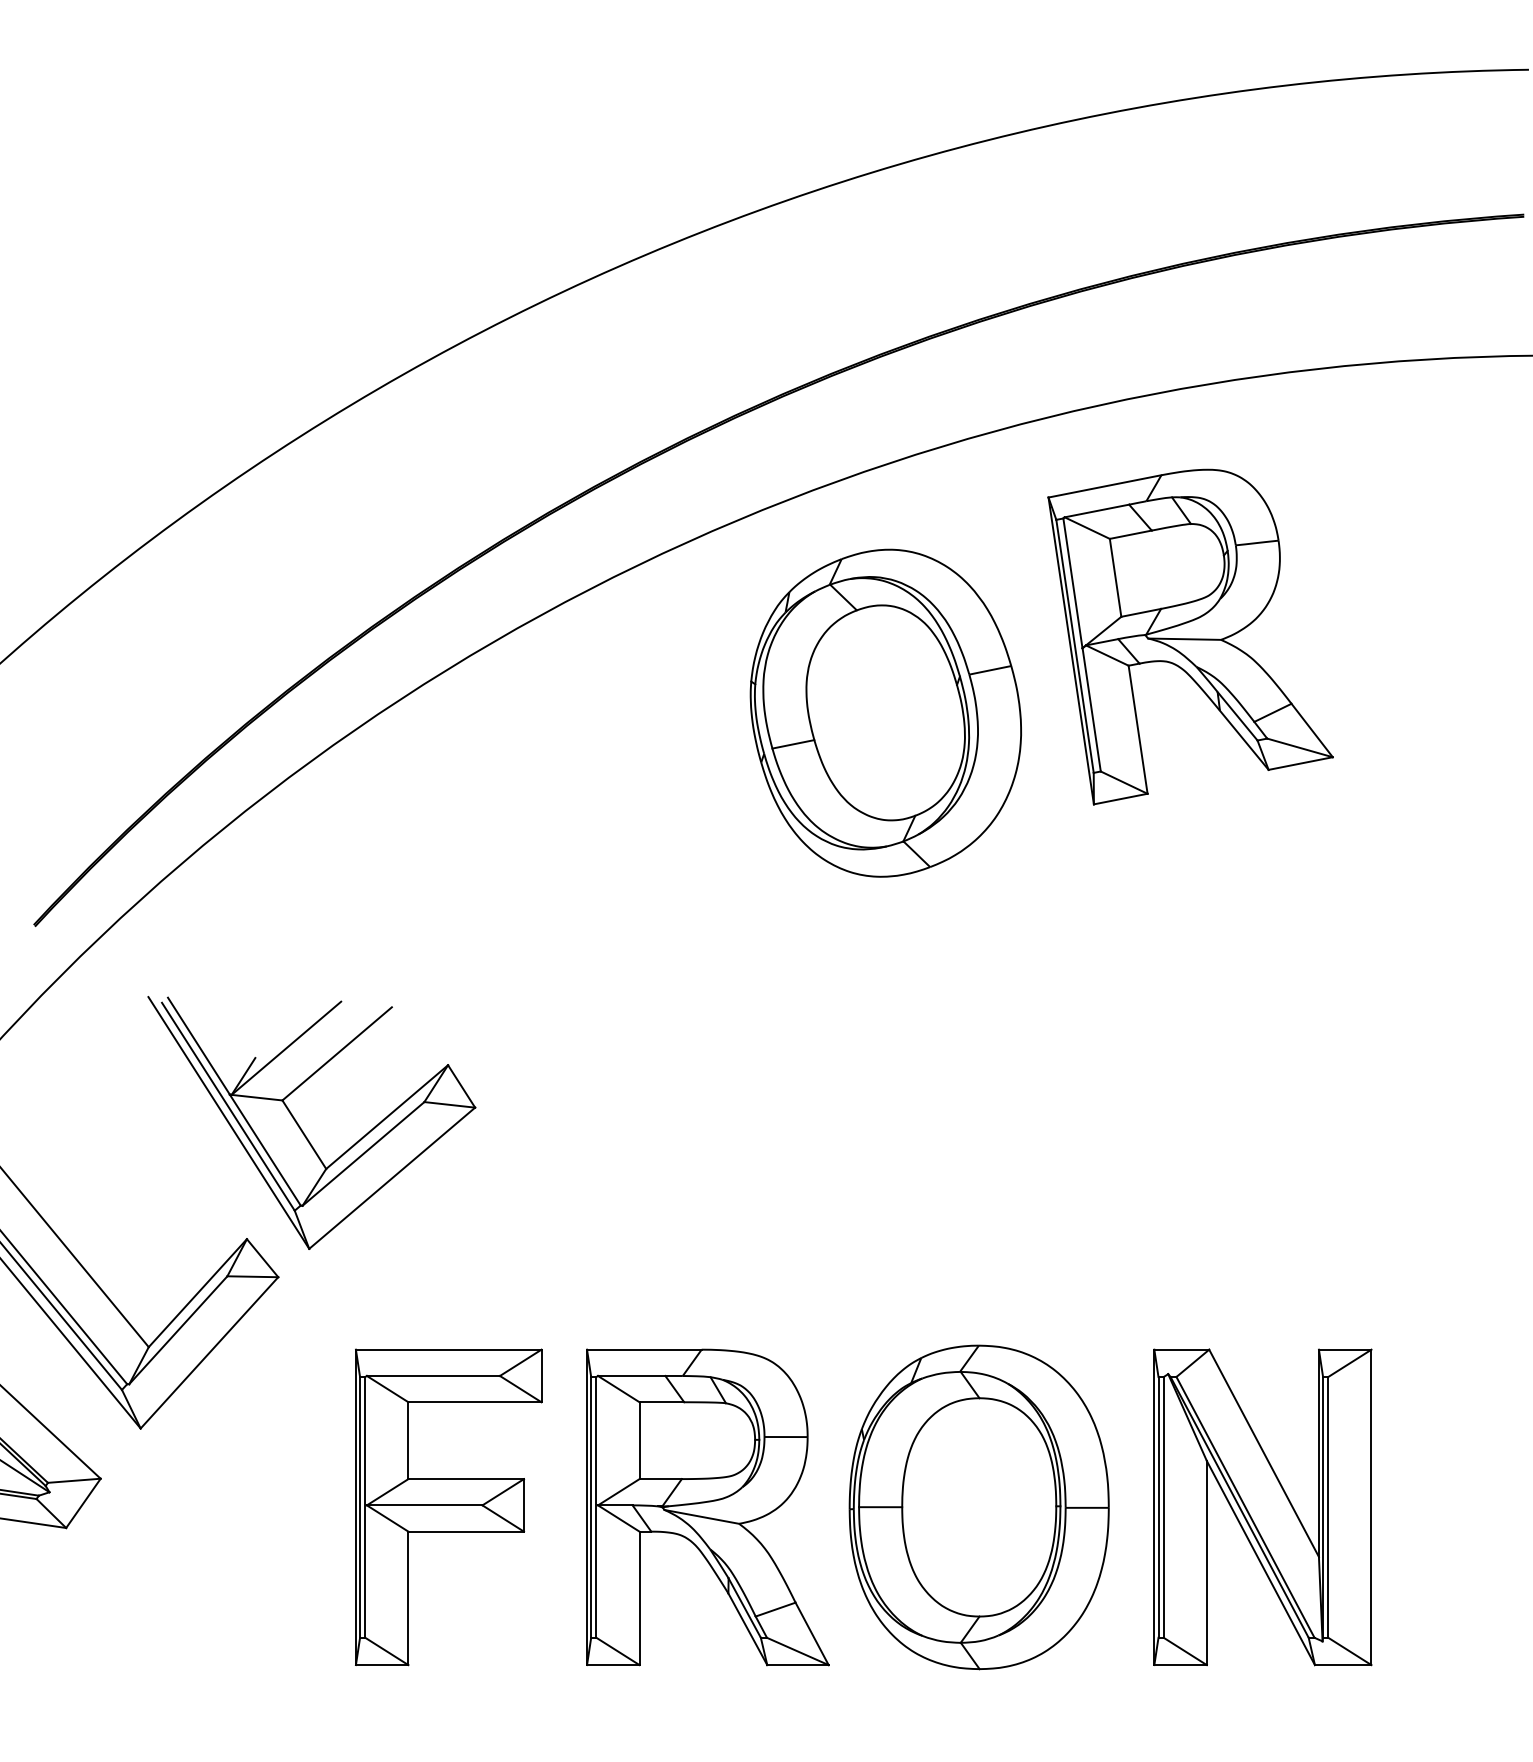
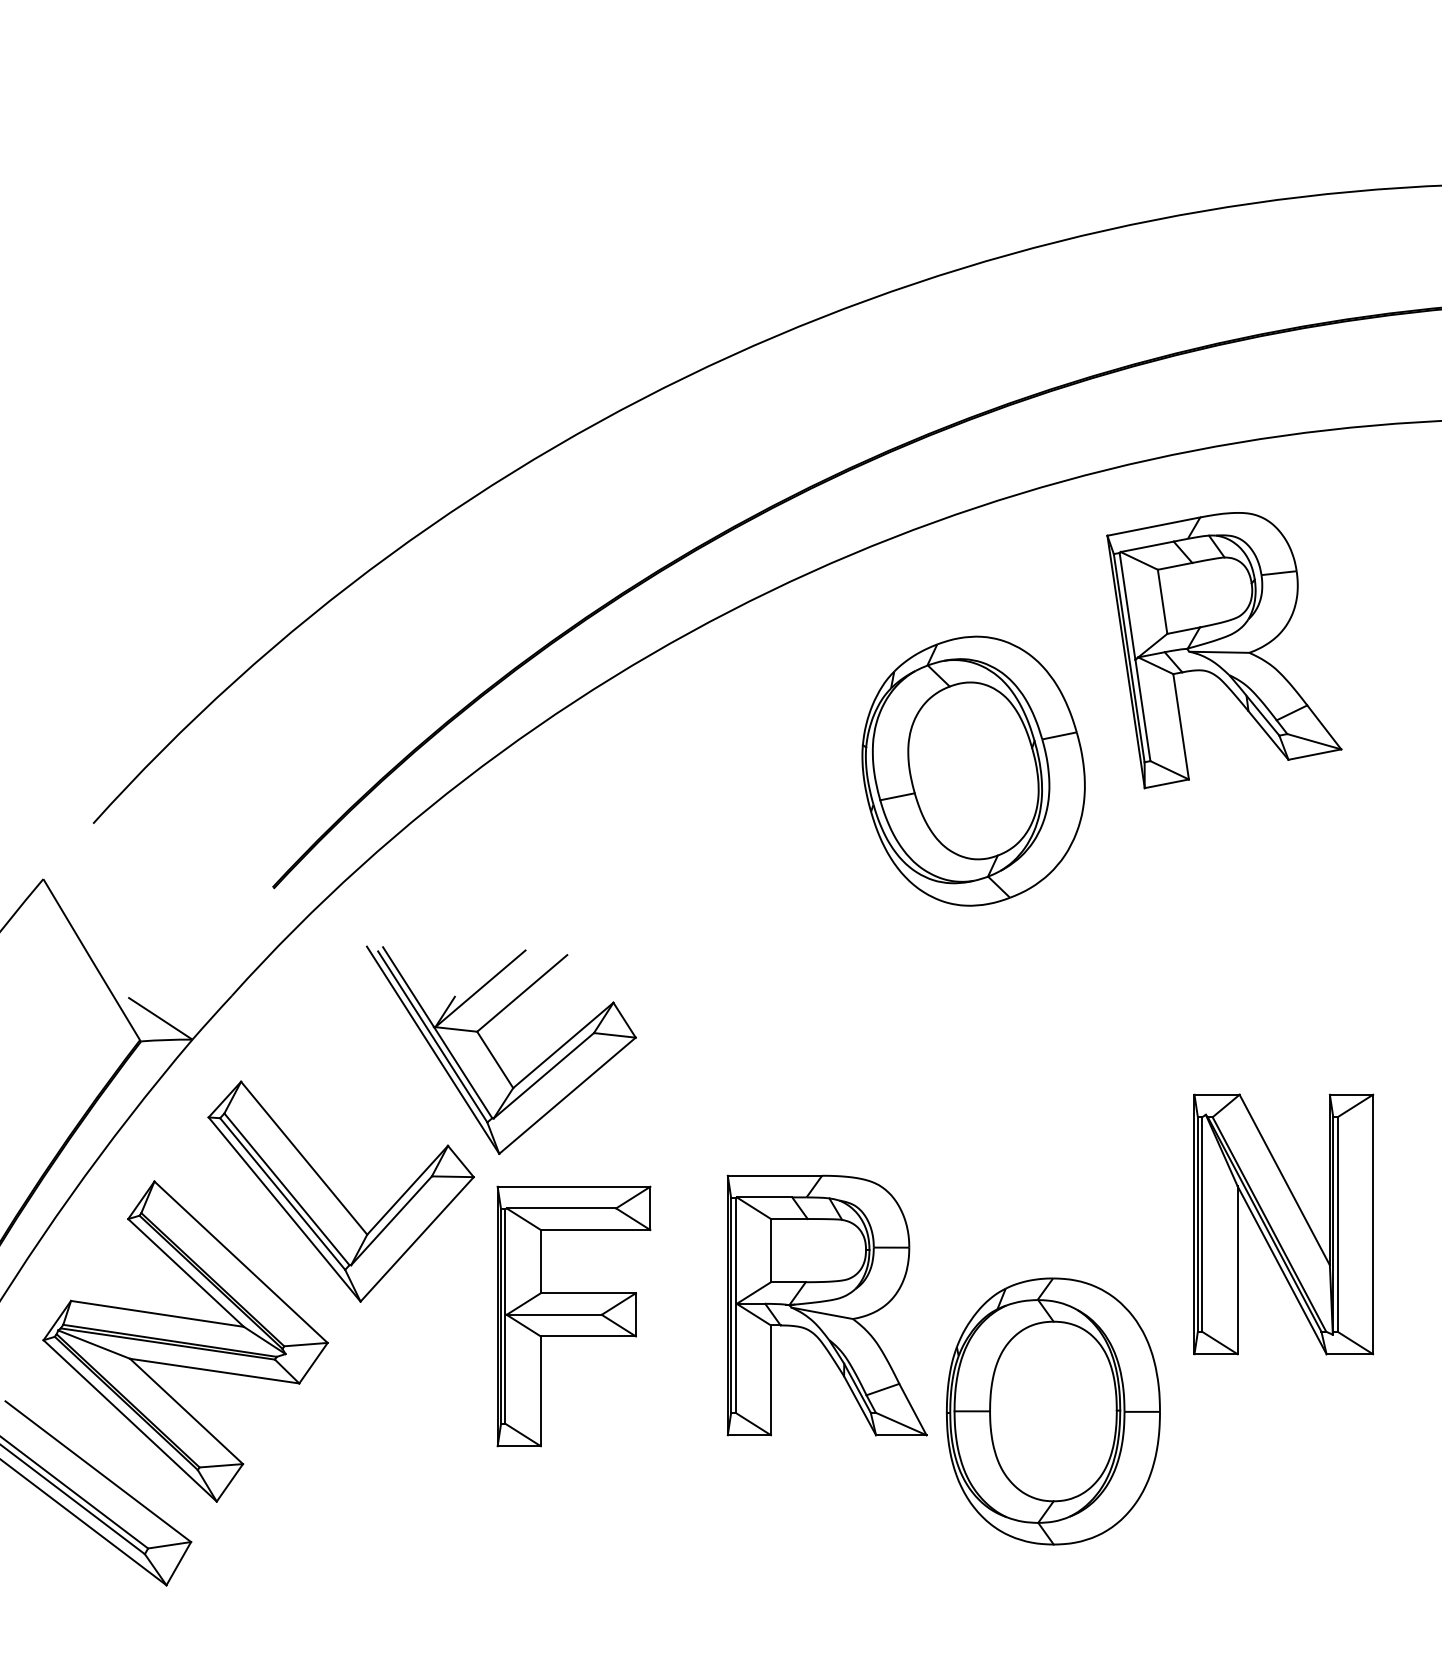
part: (885, 712) -> (973, 770), moved
part: (448, 1507) -> (573, 1316), moved
part: (707, 1507) -> (826, 1305), moved
part: (979, 1507) -> (1053, 1411), moved
part: (1262, 1507) -> (1283, 1224), moved

